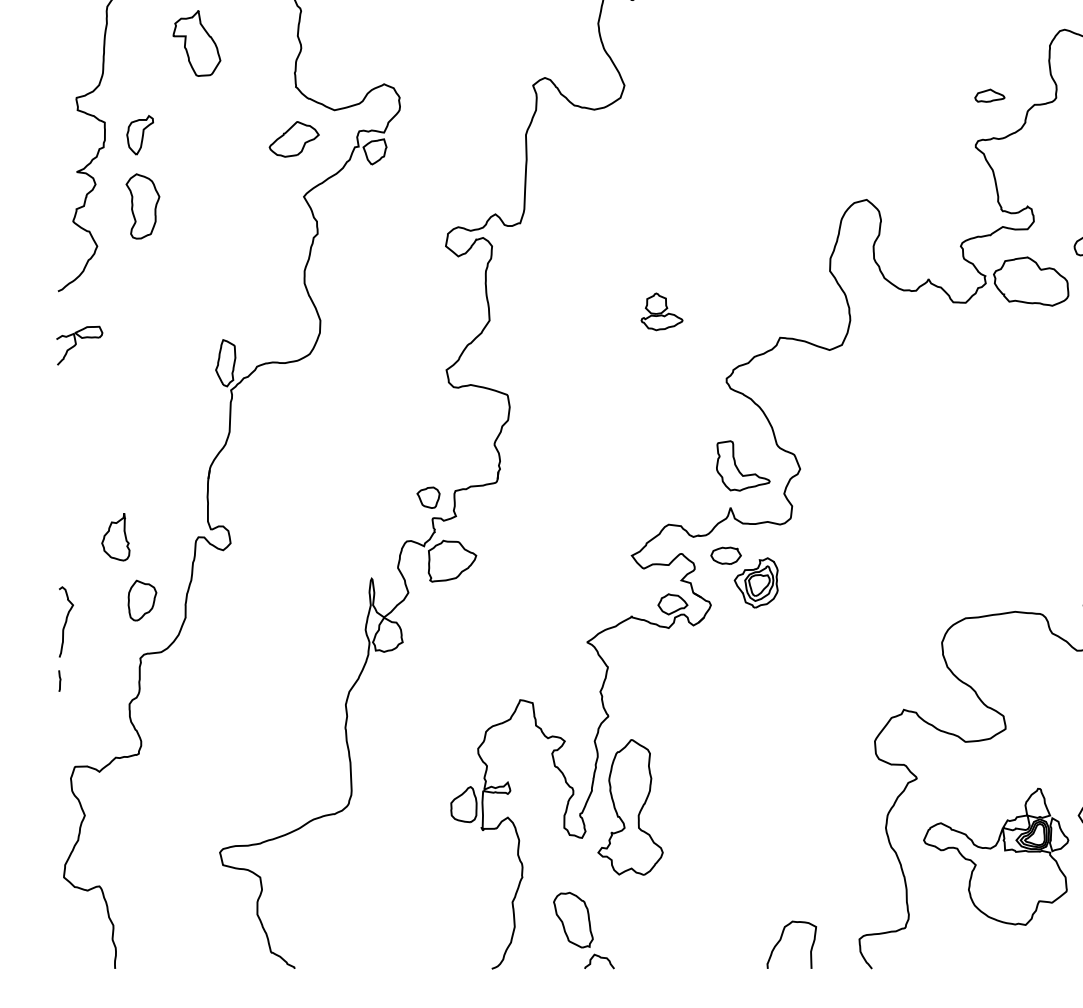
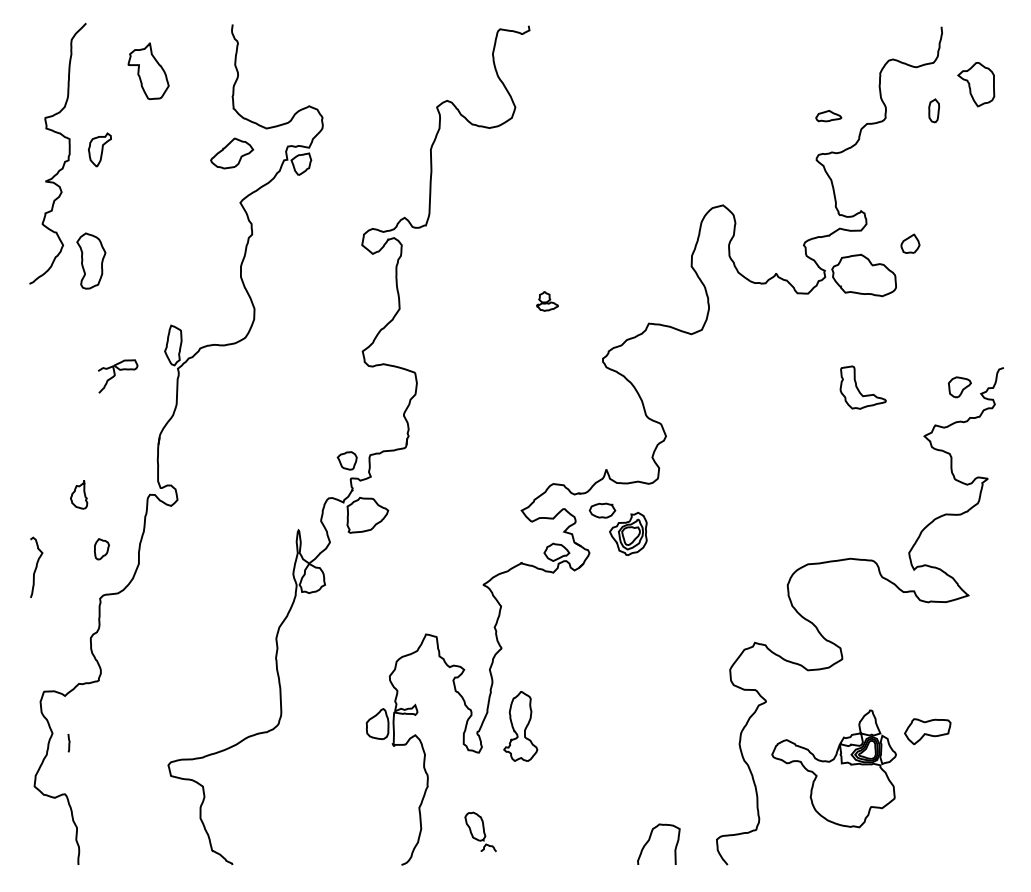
part: (143, 205) -> (91, 260), moved
part: (661, 311) -> (547, 301), size x0.6
part: (80, 345) -> (118, 376), moved
part: (742, 465) -> (862, 387), moved
part: (115, 536) -> (78, 494), size x0.7
part: (141, 601) -> (101, 549), size x0.6
line: (59, 681) -> (68, 743), moved
part: (630, 807) -> (520, 726), size x0.6
part: (583, 929) -> (480, 831), size x0.6

